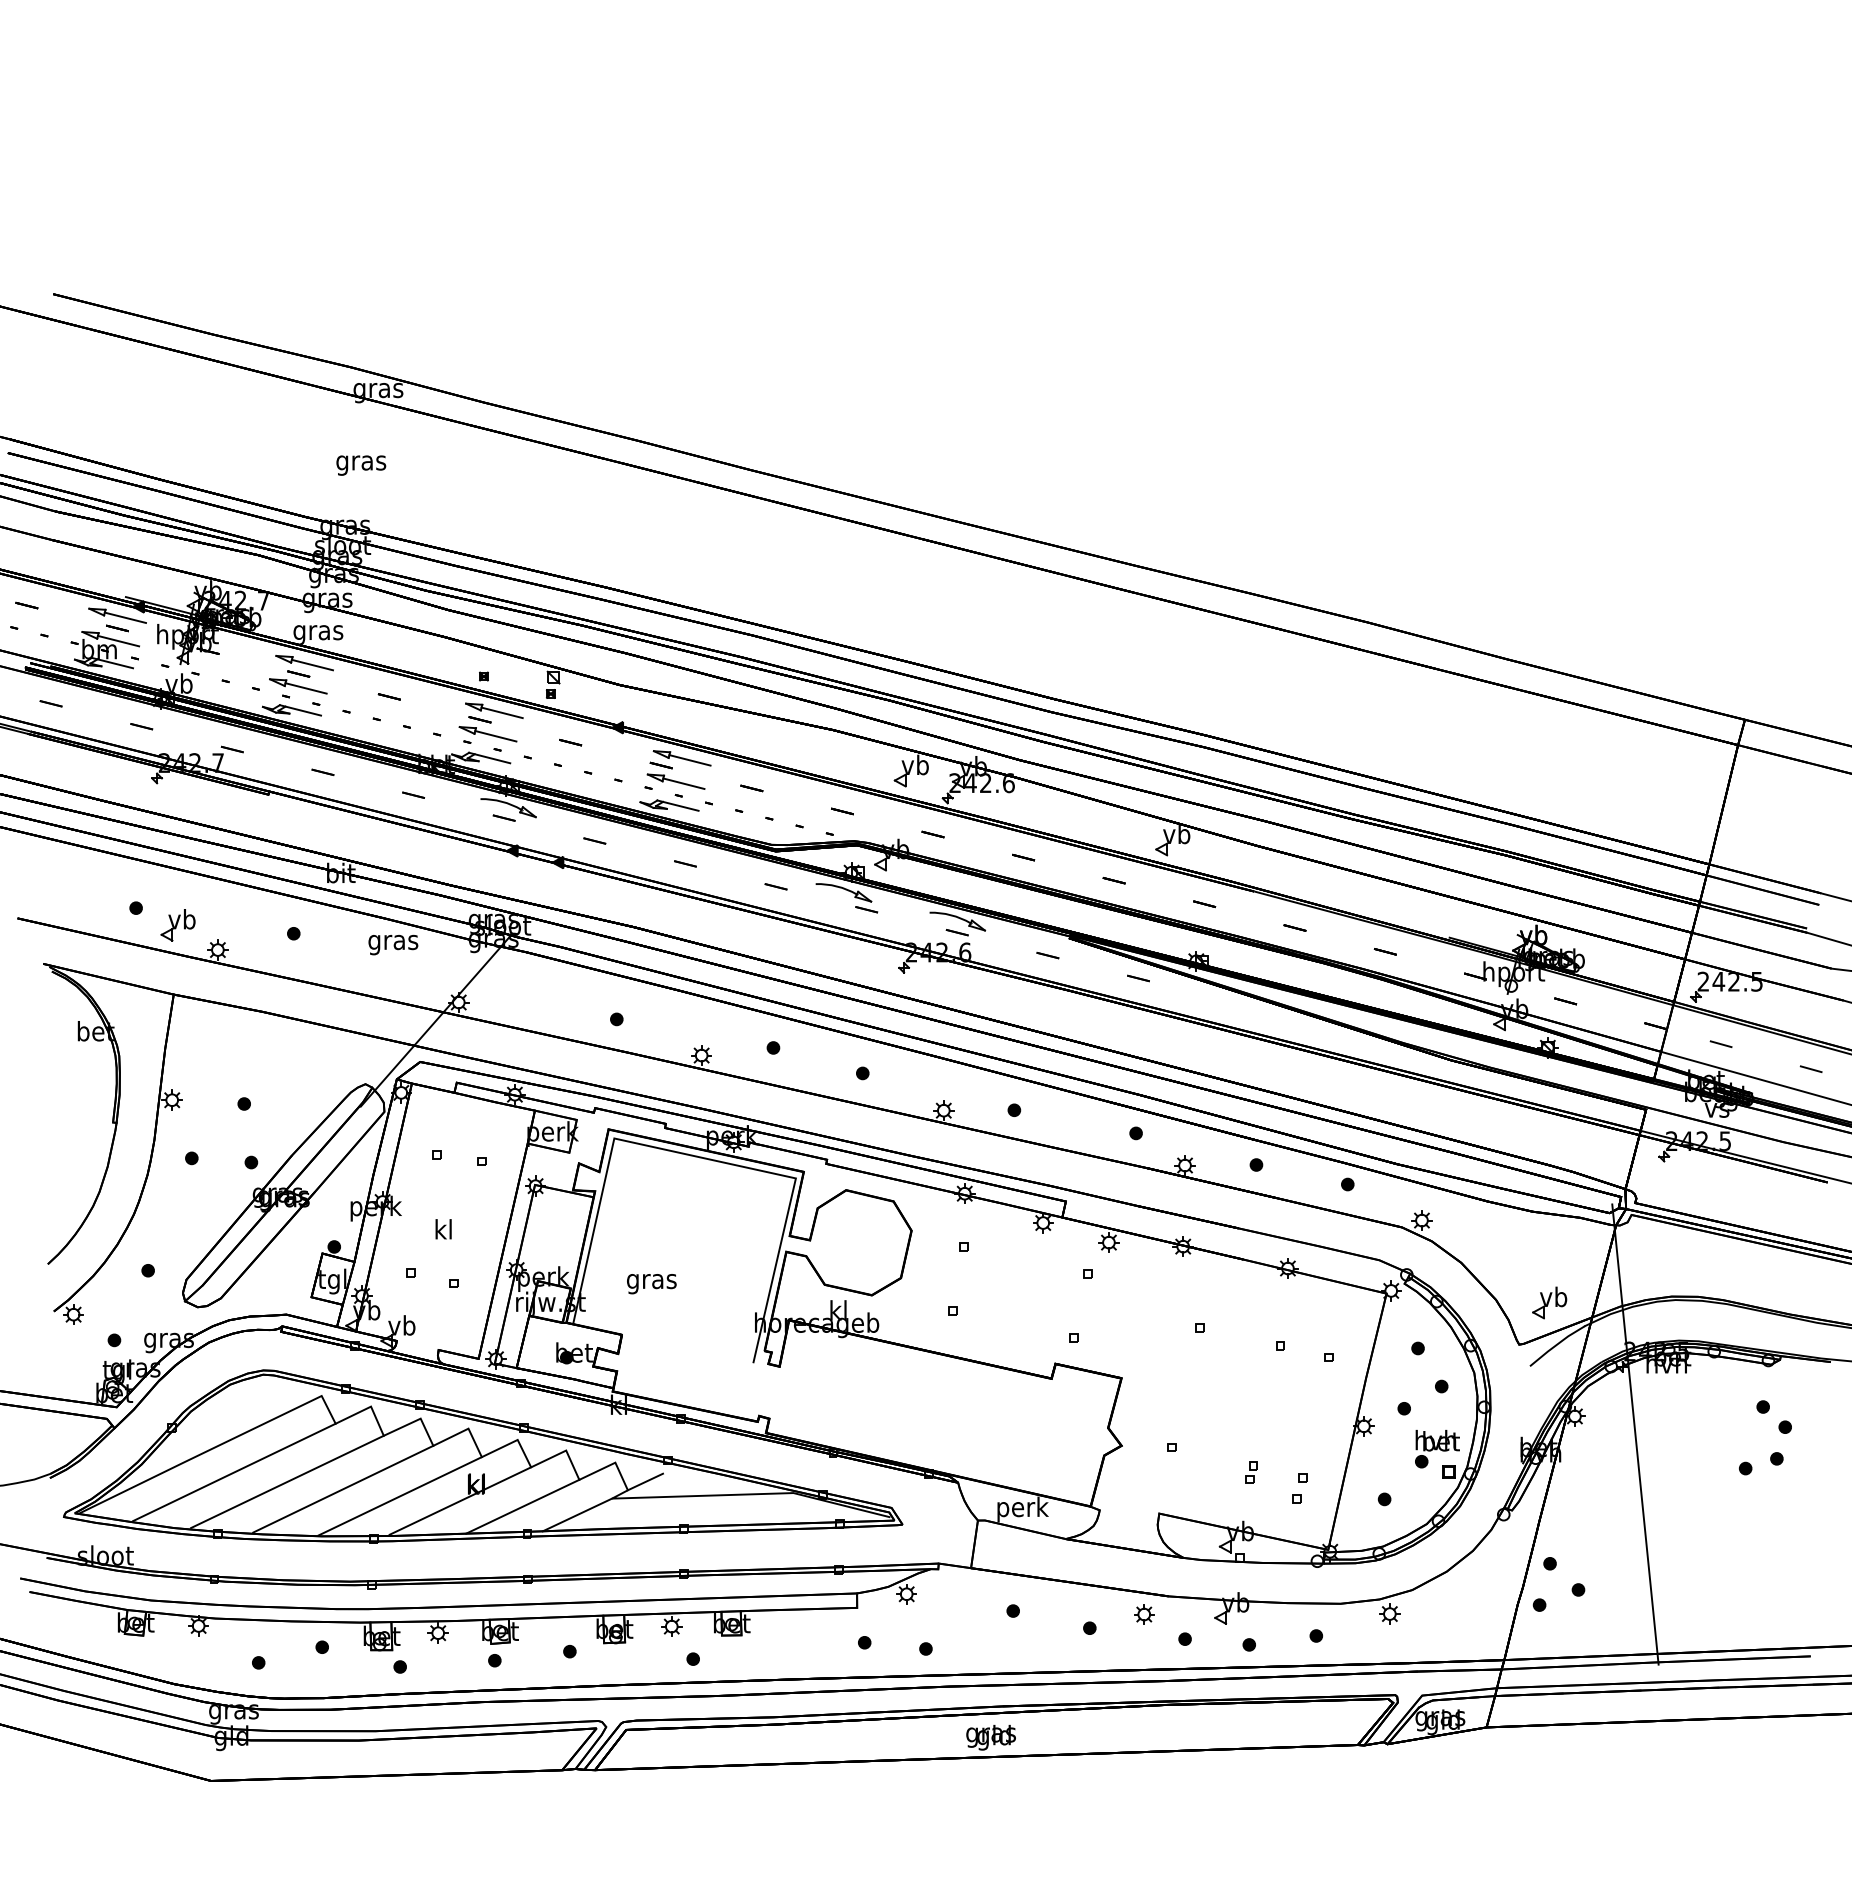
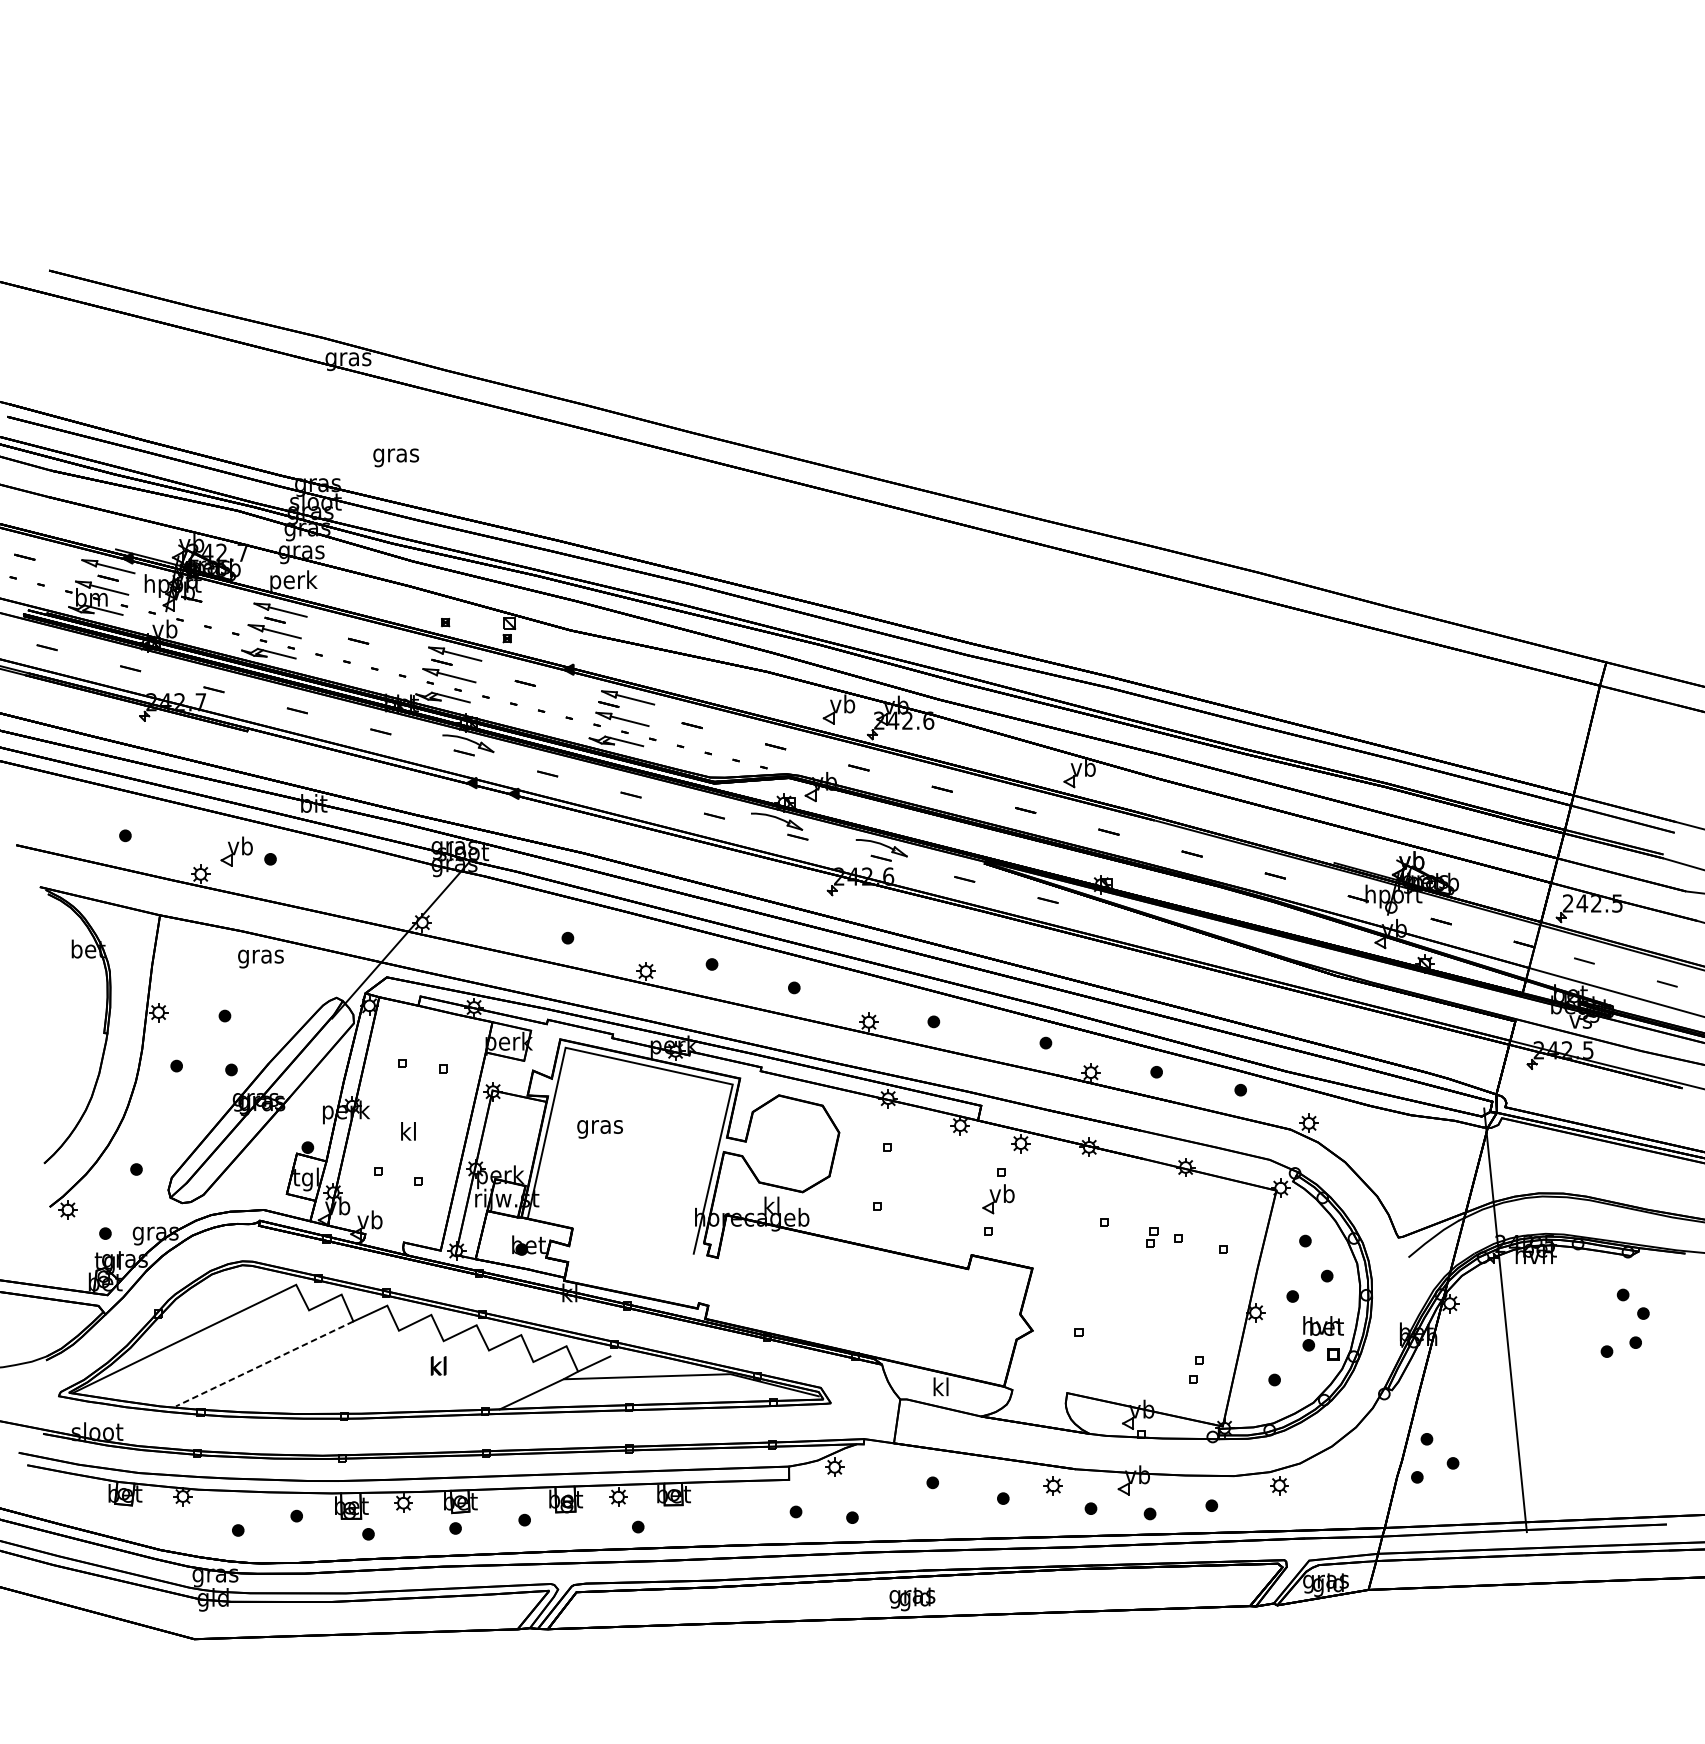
text: (361, 465) -> (396, 457), moved
text: (318, 632) -> (293, 582), gras -> perk
part: (177, 925) -> (236, 851), moved
text: (393, 944) -> (261, 958), moved
text: (651, 1284) -> (599, 1129), moved
part: (1549, 1302) -> (998, 1198), moved
line: (234, 1472) -> (215, 1355), removed
part: (1251, 1472) -> (1152, 1237), moved
line: (287, 1481) -> (264, 1363), solid -> dashed
line: (343, 1488) -> (316, 1369), removed
line: (399, 1496) -> (367, 1377), removed
line: (460, 1500) -> (424, 1381), removed
line: (522, 1506) -> (481, 1386), removed
text: (1022, 1509) -> (941, 1389), perk -> kl

